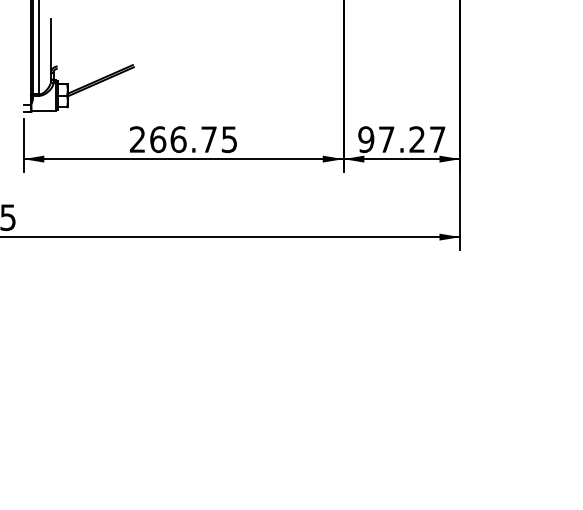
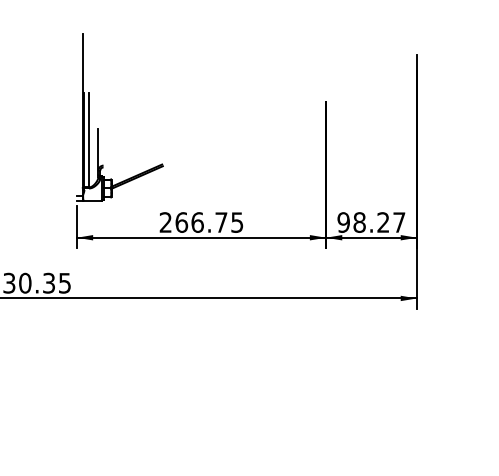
text: (386, 139) -> (359, 222), 97.27 -> 98.27

